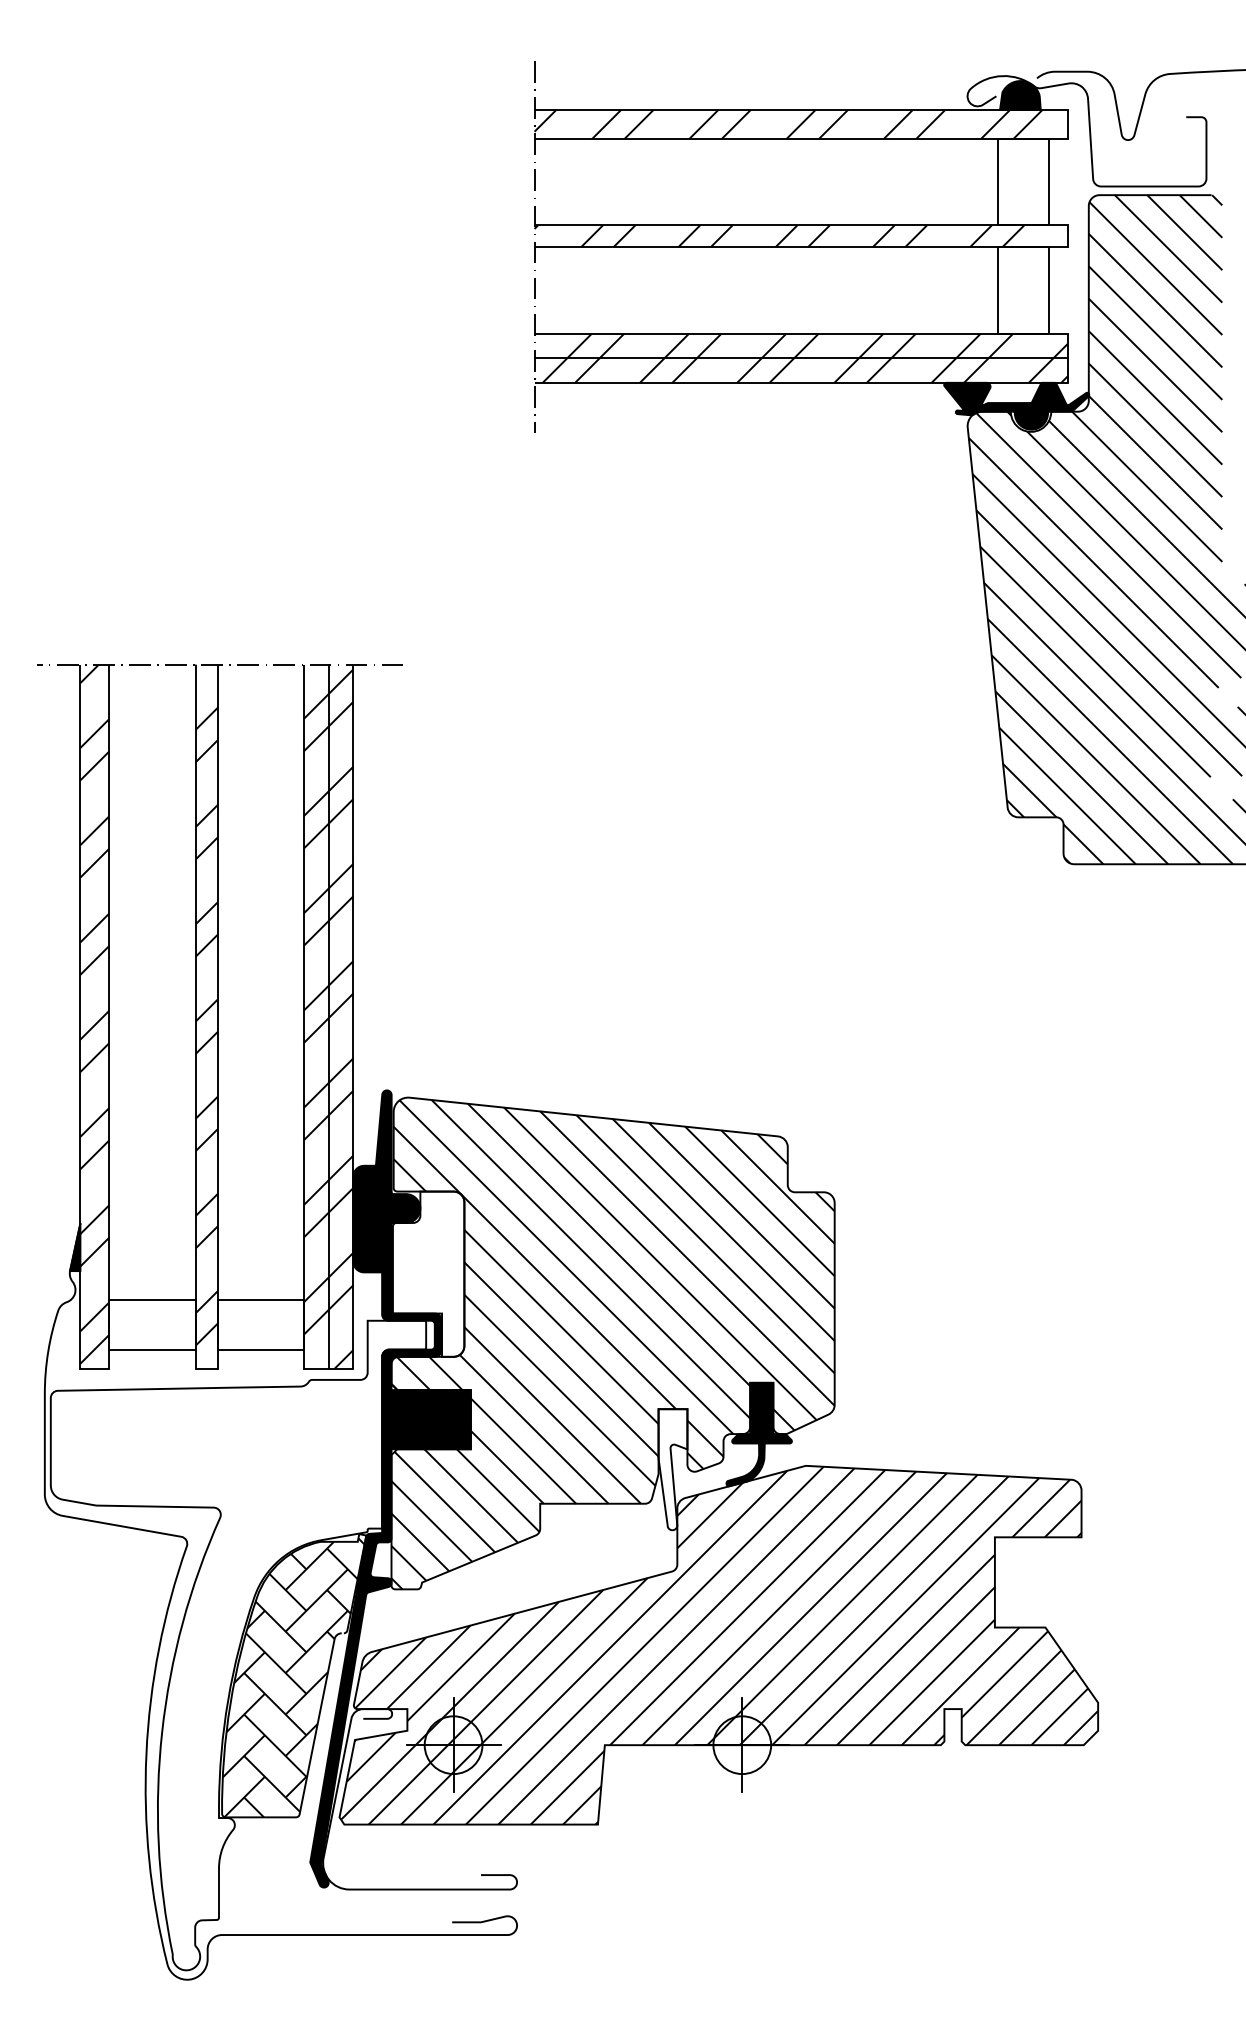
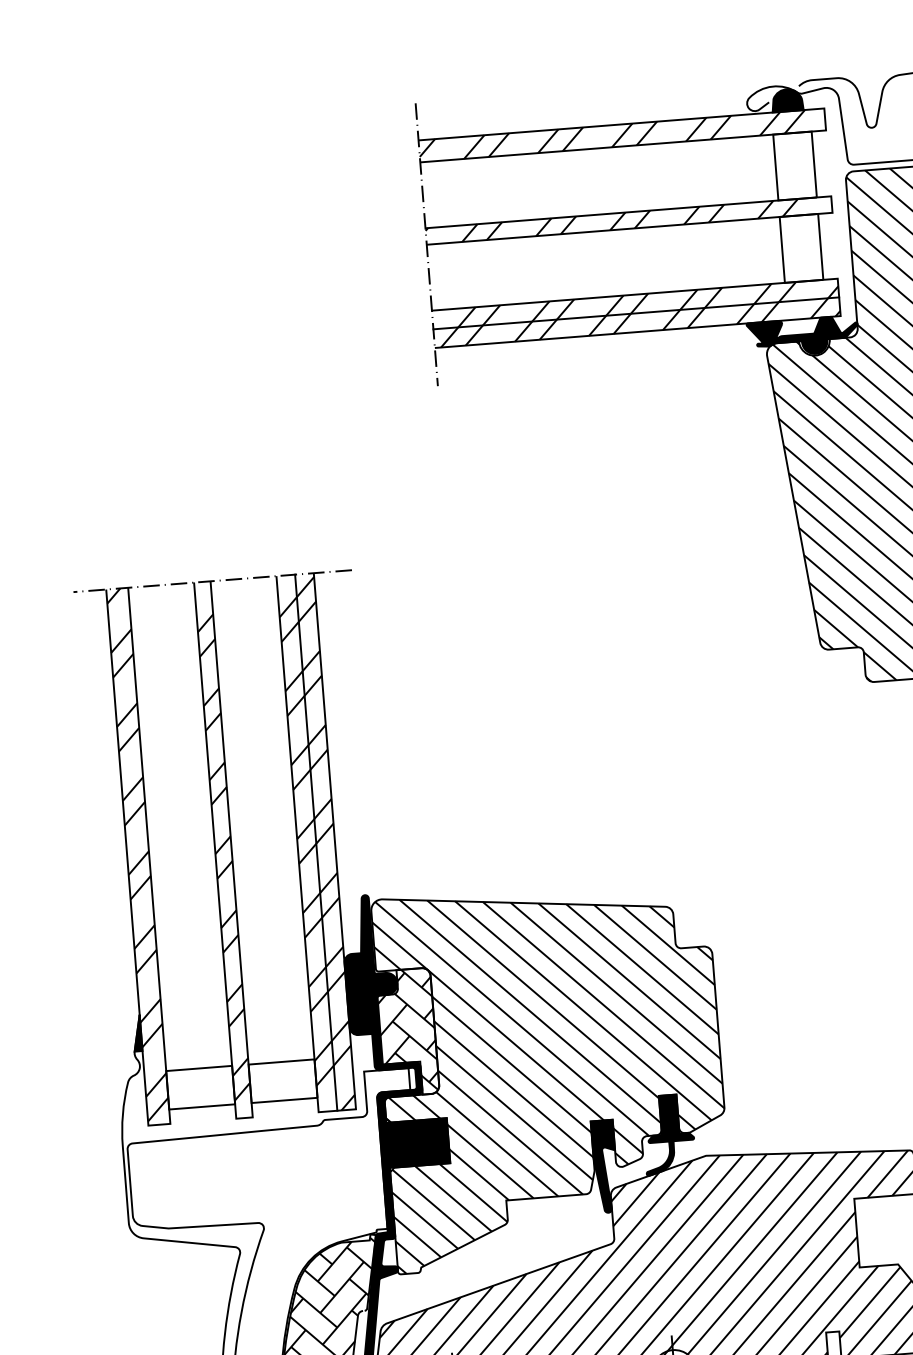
hatch: (428, 1271) -> (407, 1030), added
fill: (672, 1469) -> (604, 1166), added

